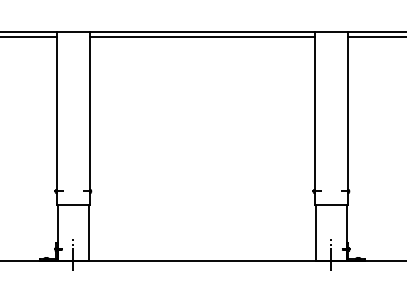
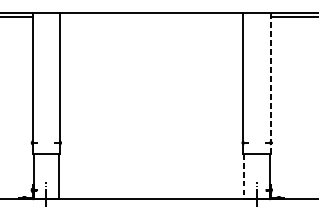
line: (202, 37) -> (151, 17), removed
line: (348, 118) -> (270, 83), solid -> dashed
line: (315, 232) -> (244, 176), solid -> dashed

